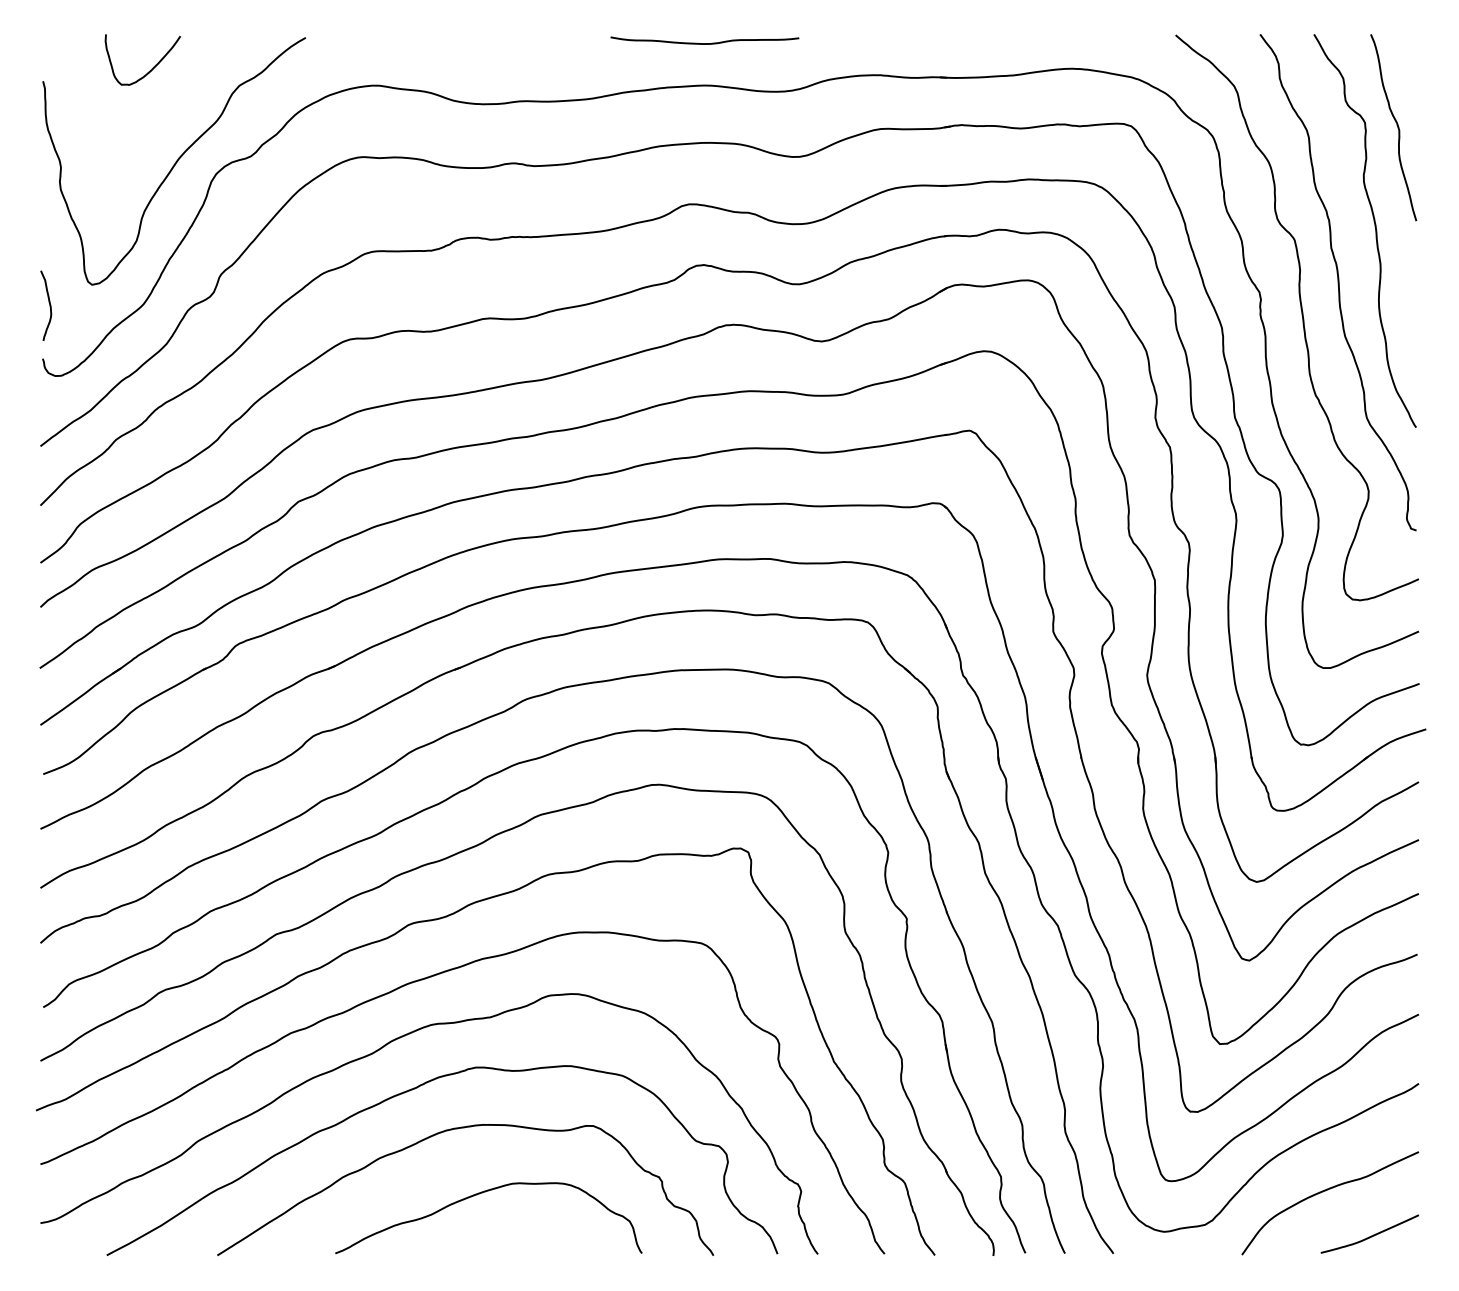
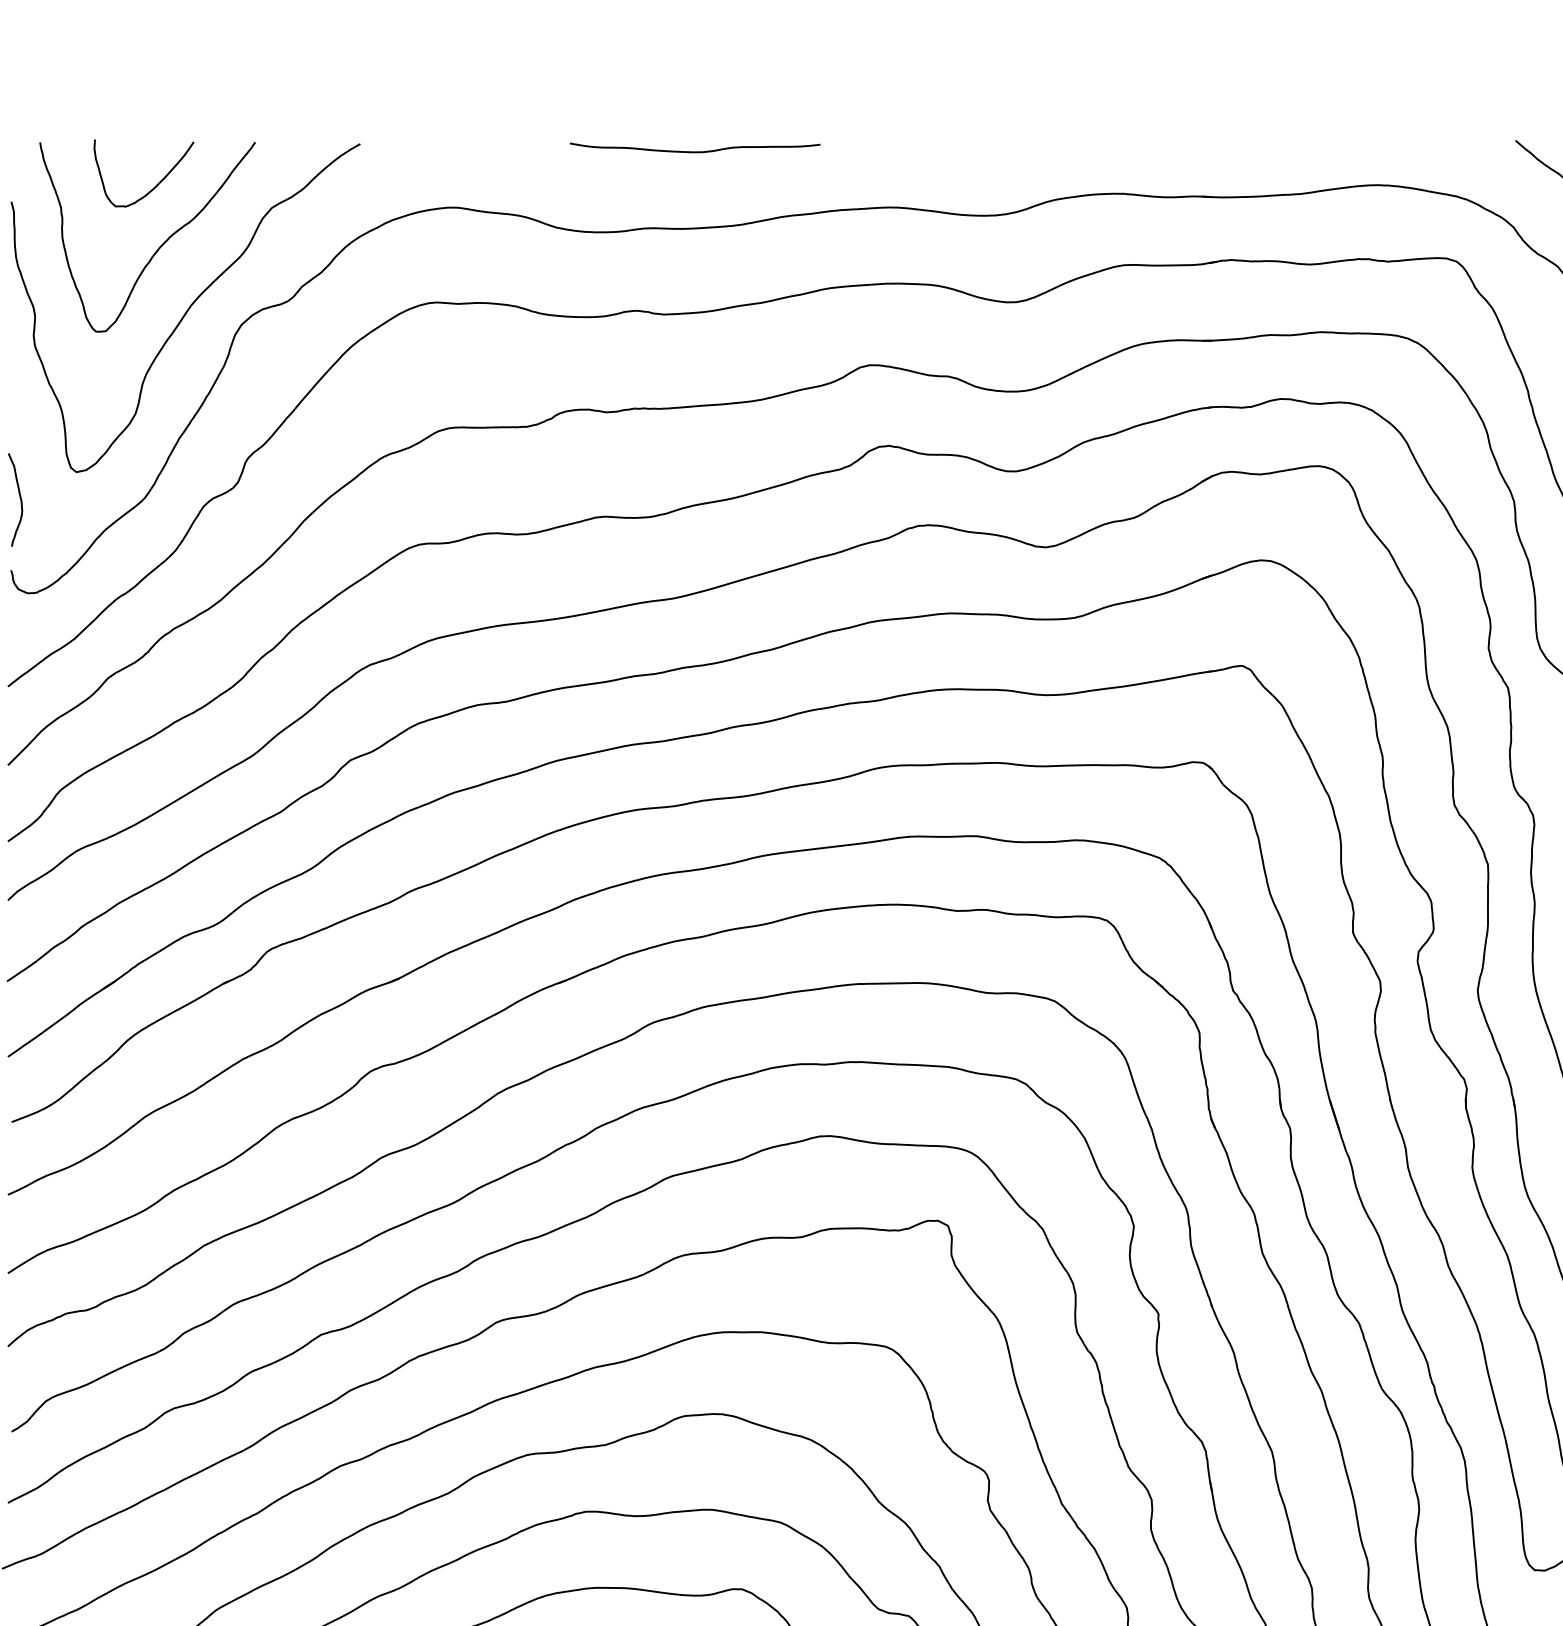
curve: (704, 43) -> (694, 151), moved
curve: (153, 115) -> (158, 247), added

